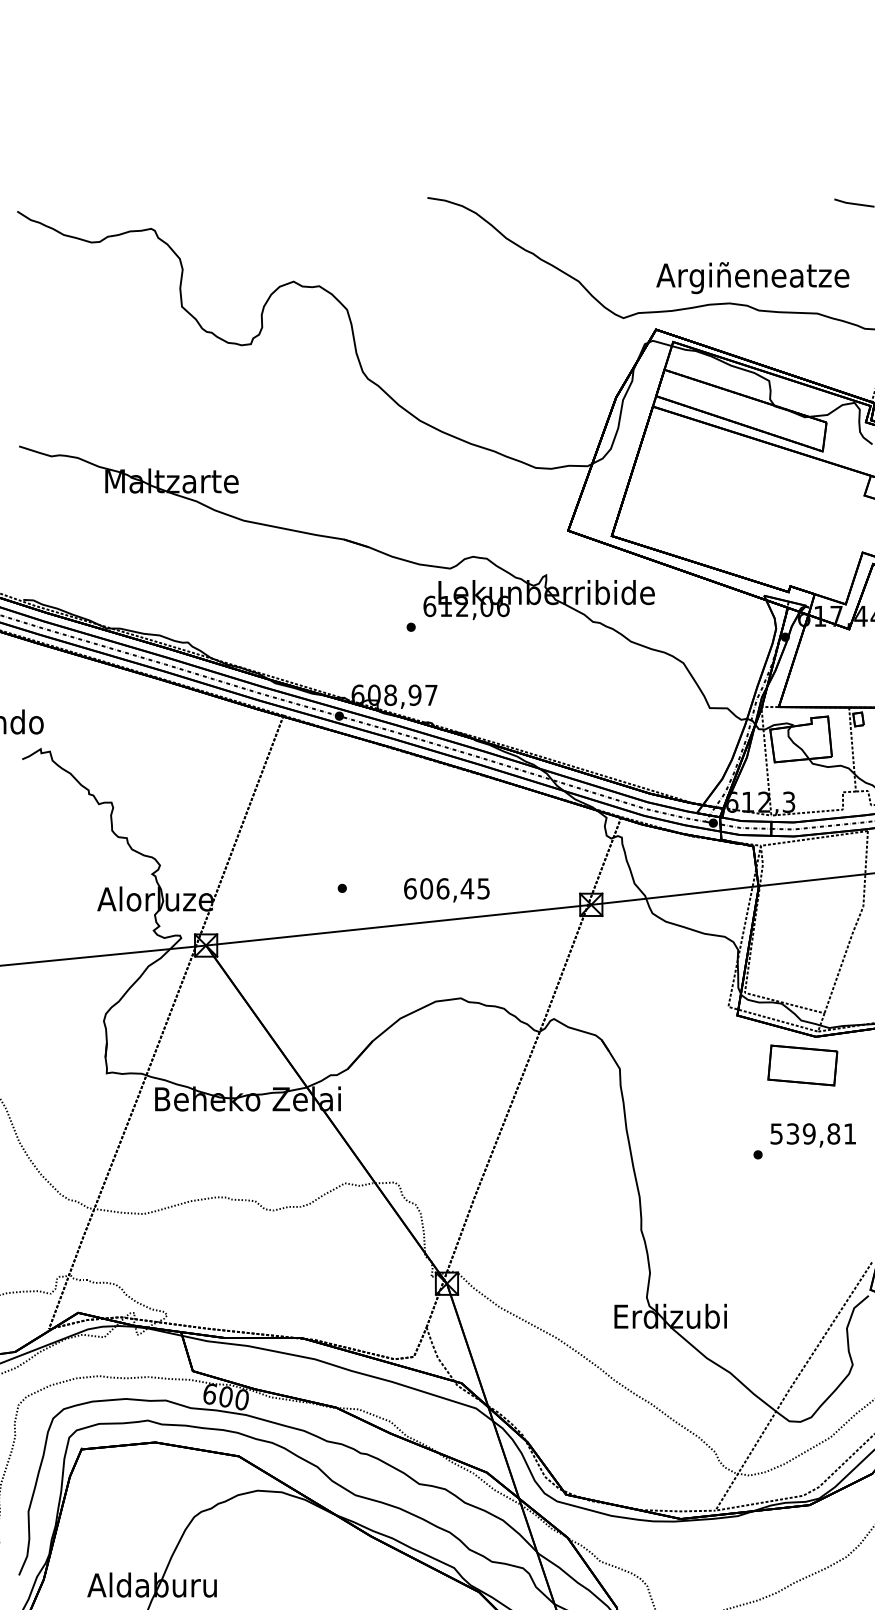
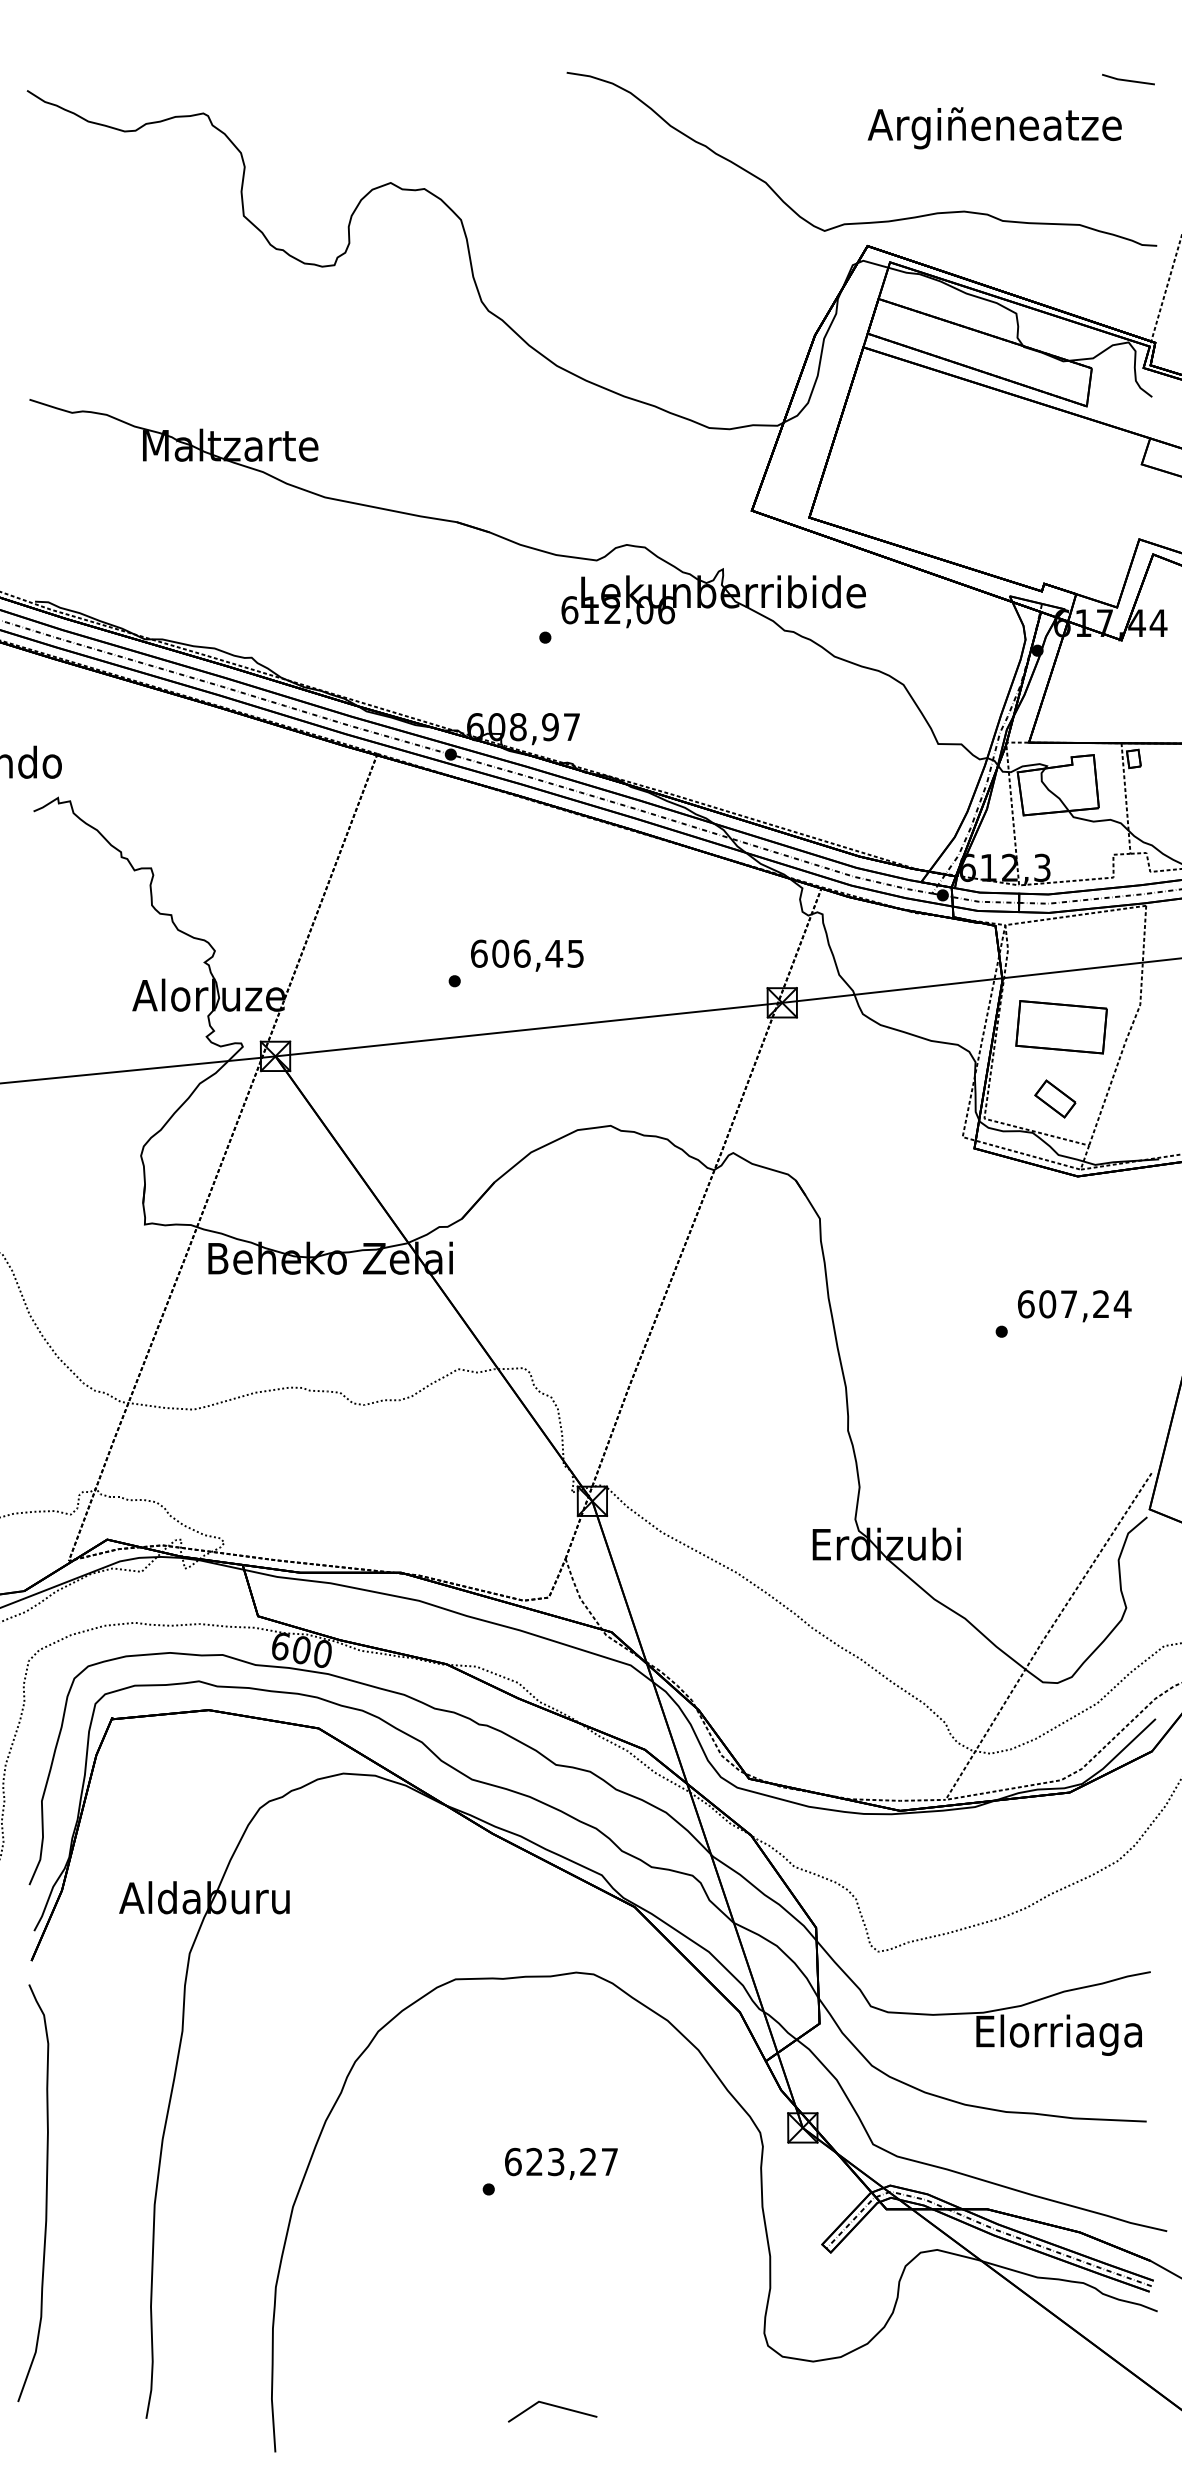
text: (752, 278) -> (994, 128), moved
text: (447, 890) -> (527, 955), moved
part: (798, 977) -> (1055, 1098), added
part: (802, 1065) -> (1061, 1027), moved
text: (813, 1134) -> (1074, 1304), 539,81 -> 607,24

